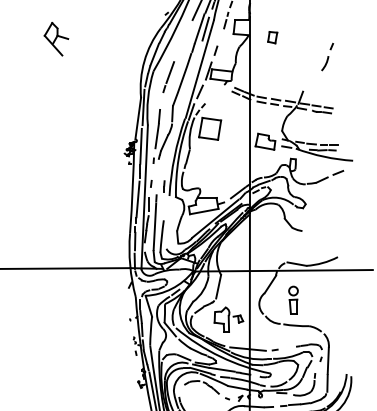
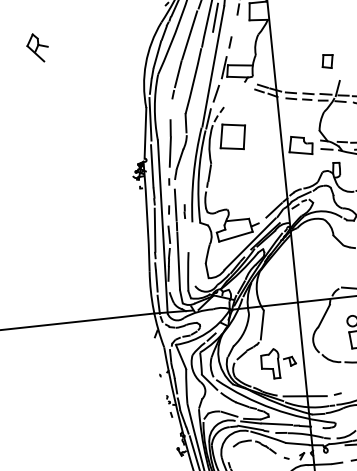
part: (272, 37) -> (327, 61), moved
part: (56, 38) -> (37, 47), size x0.71
line: (182, 41) -> (189, 35), added
line: (156, 180) -> (174, 205), added

